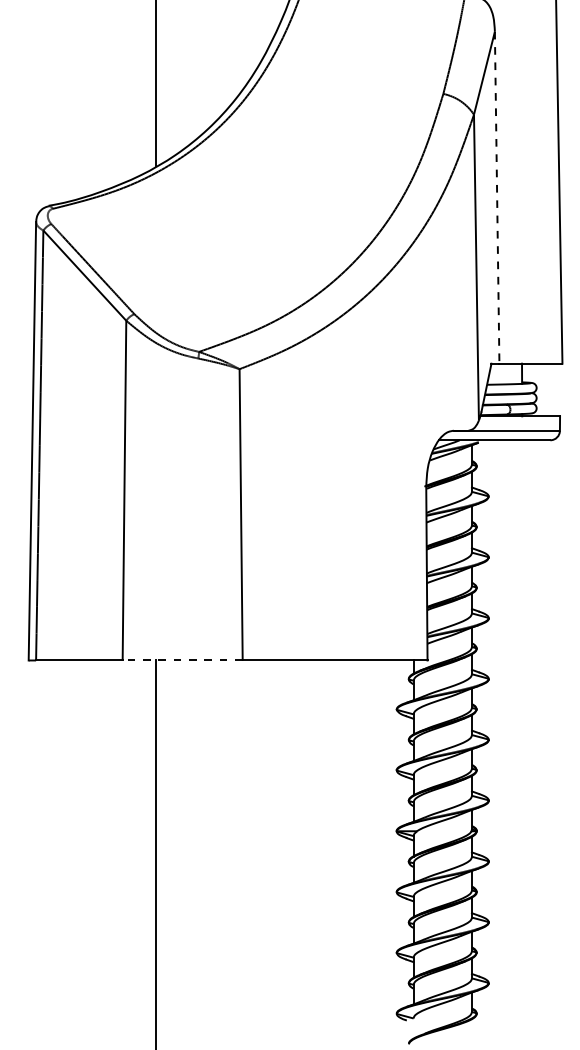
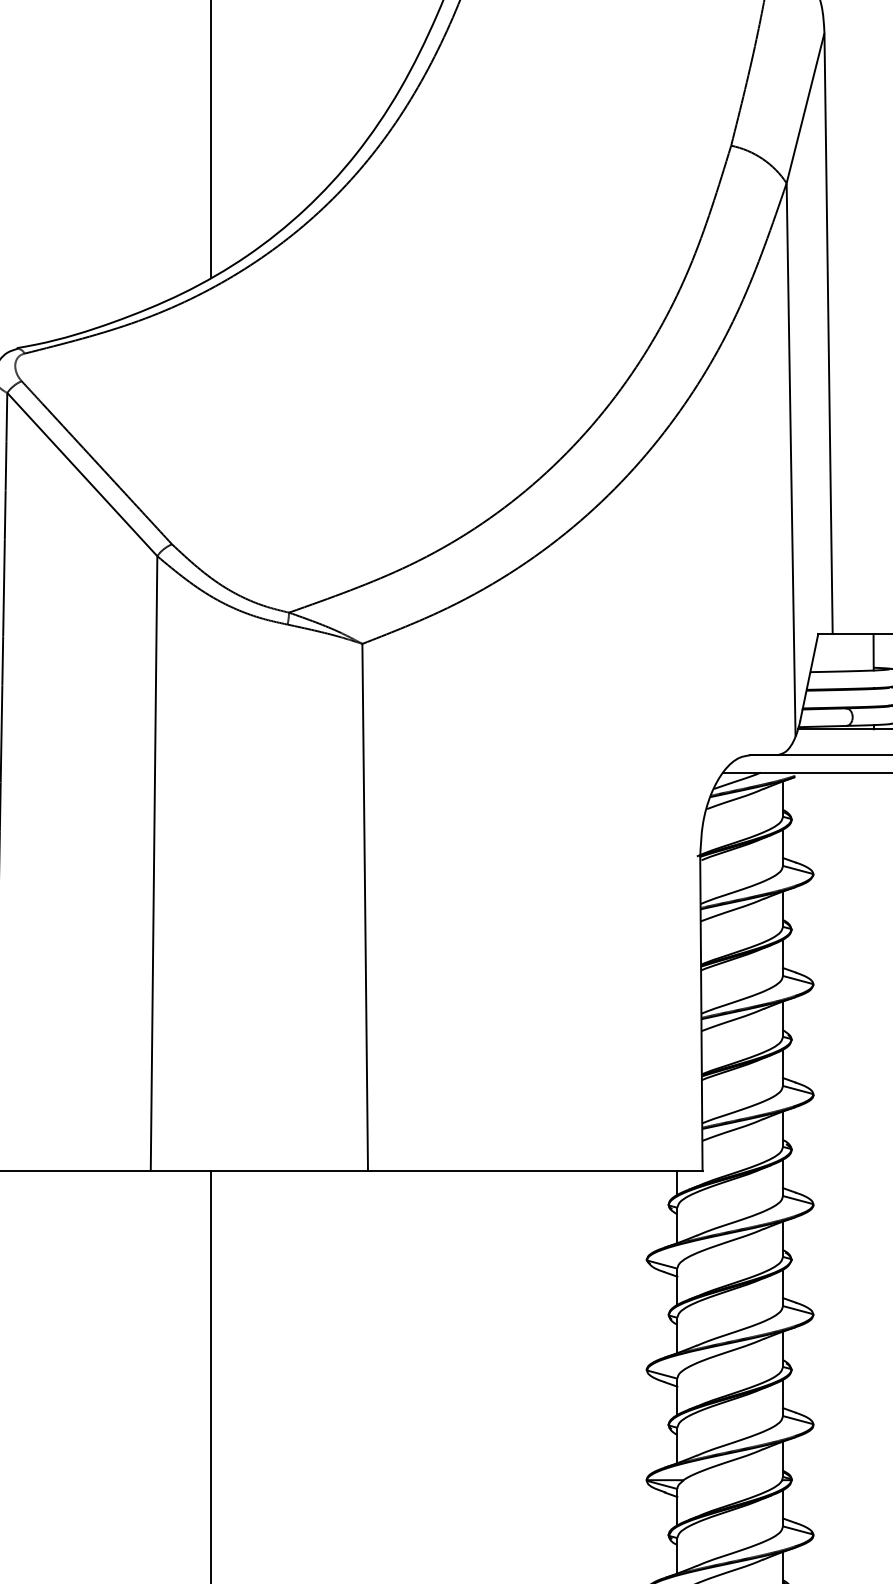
line: (497, 198) -> (829, 334), dashed -> solid
line: (182, 660) -> (259, 1171), dashed -> solid

